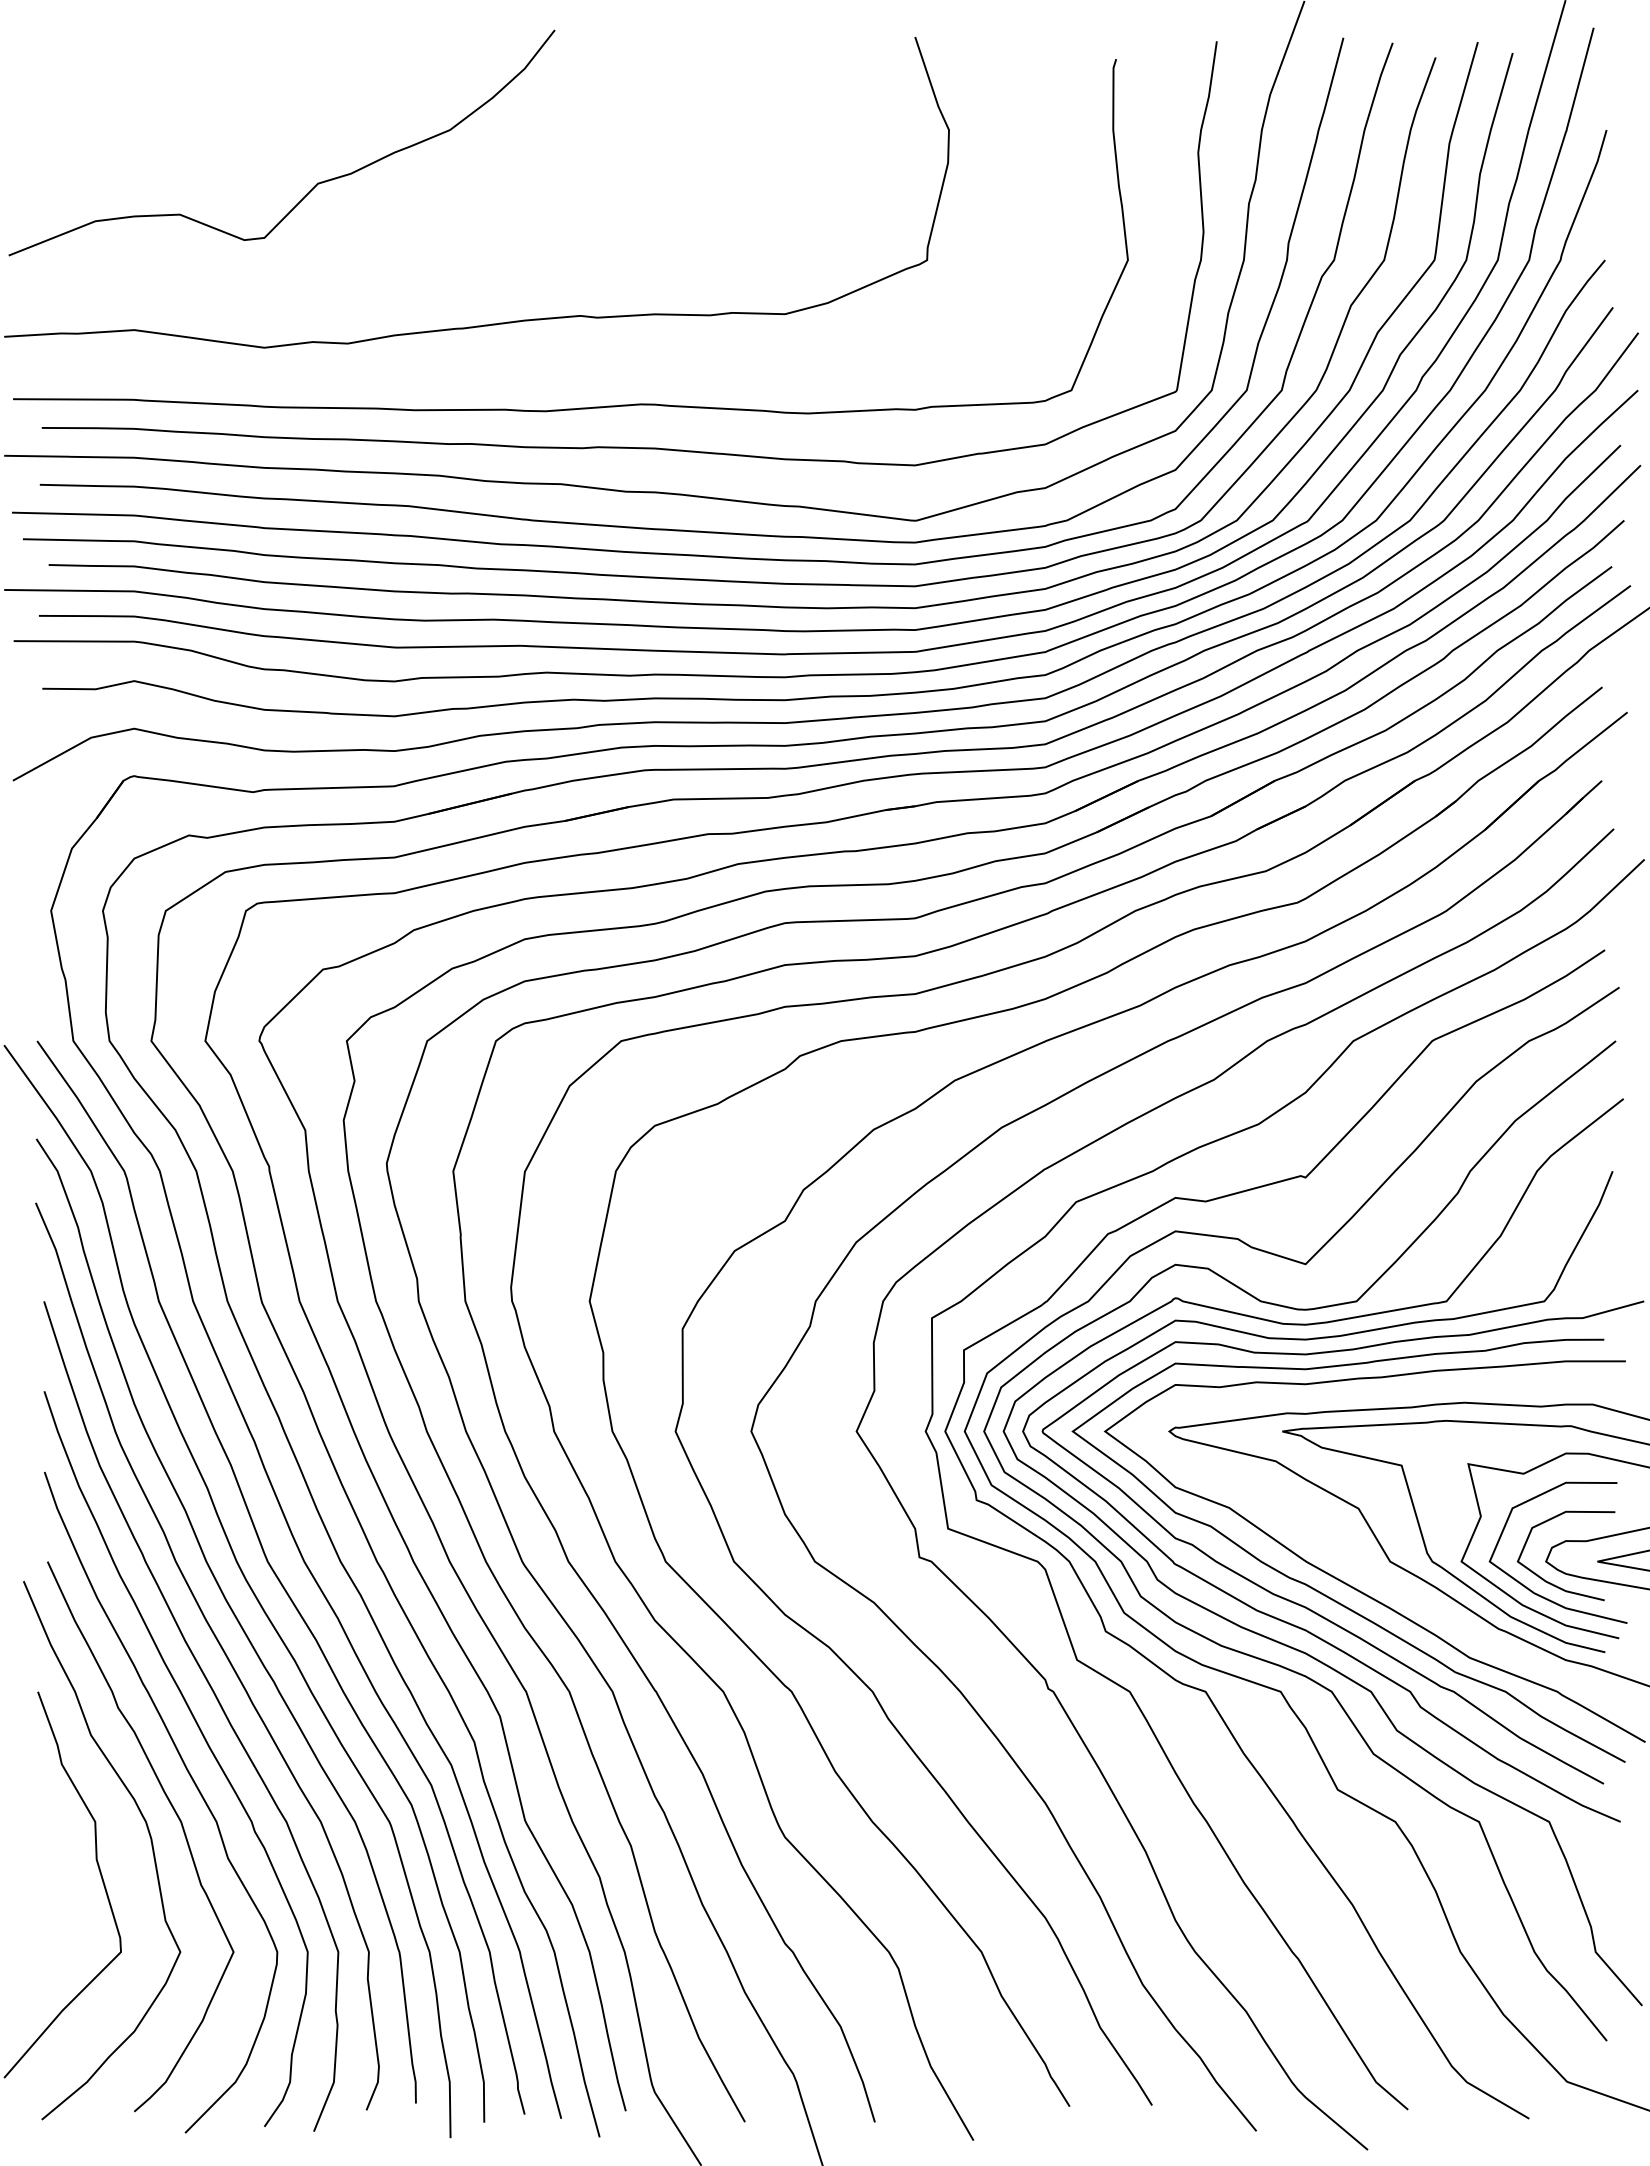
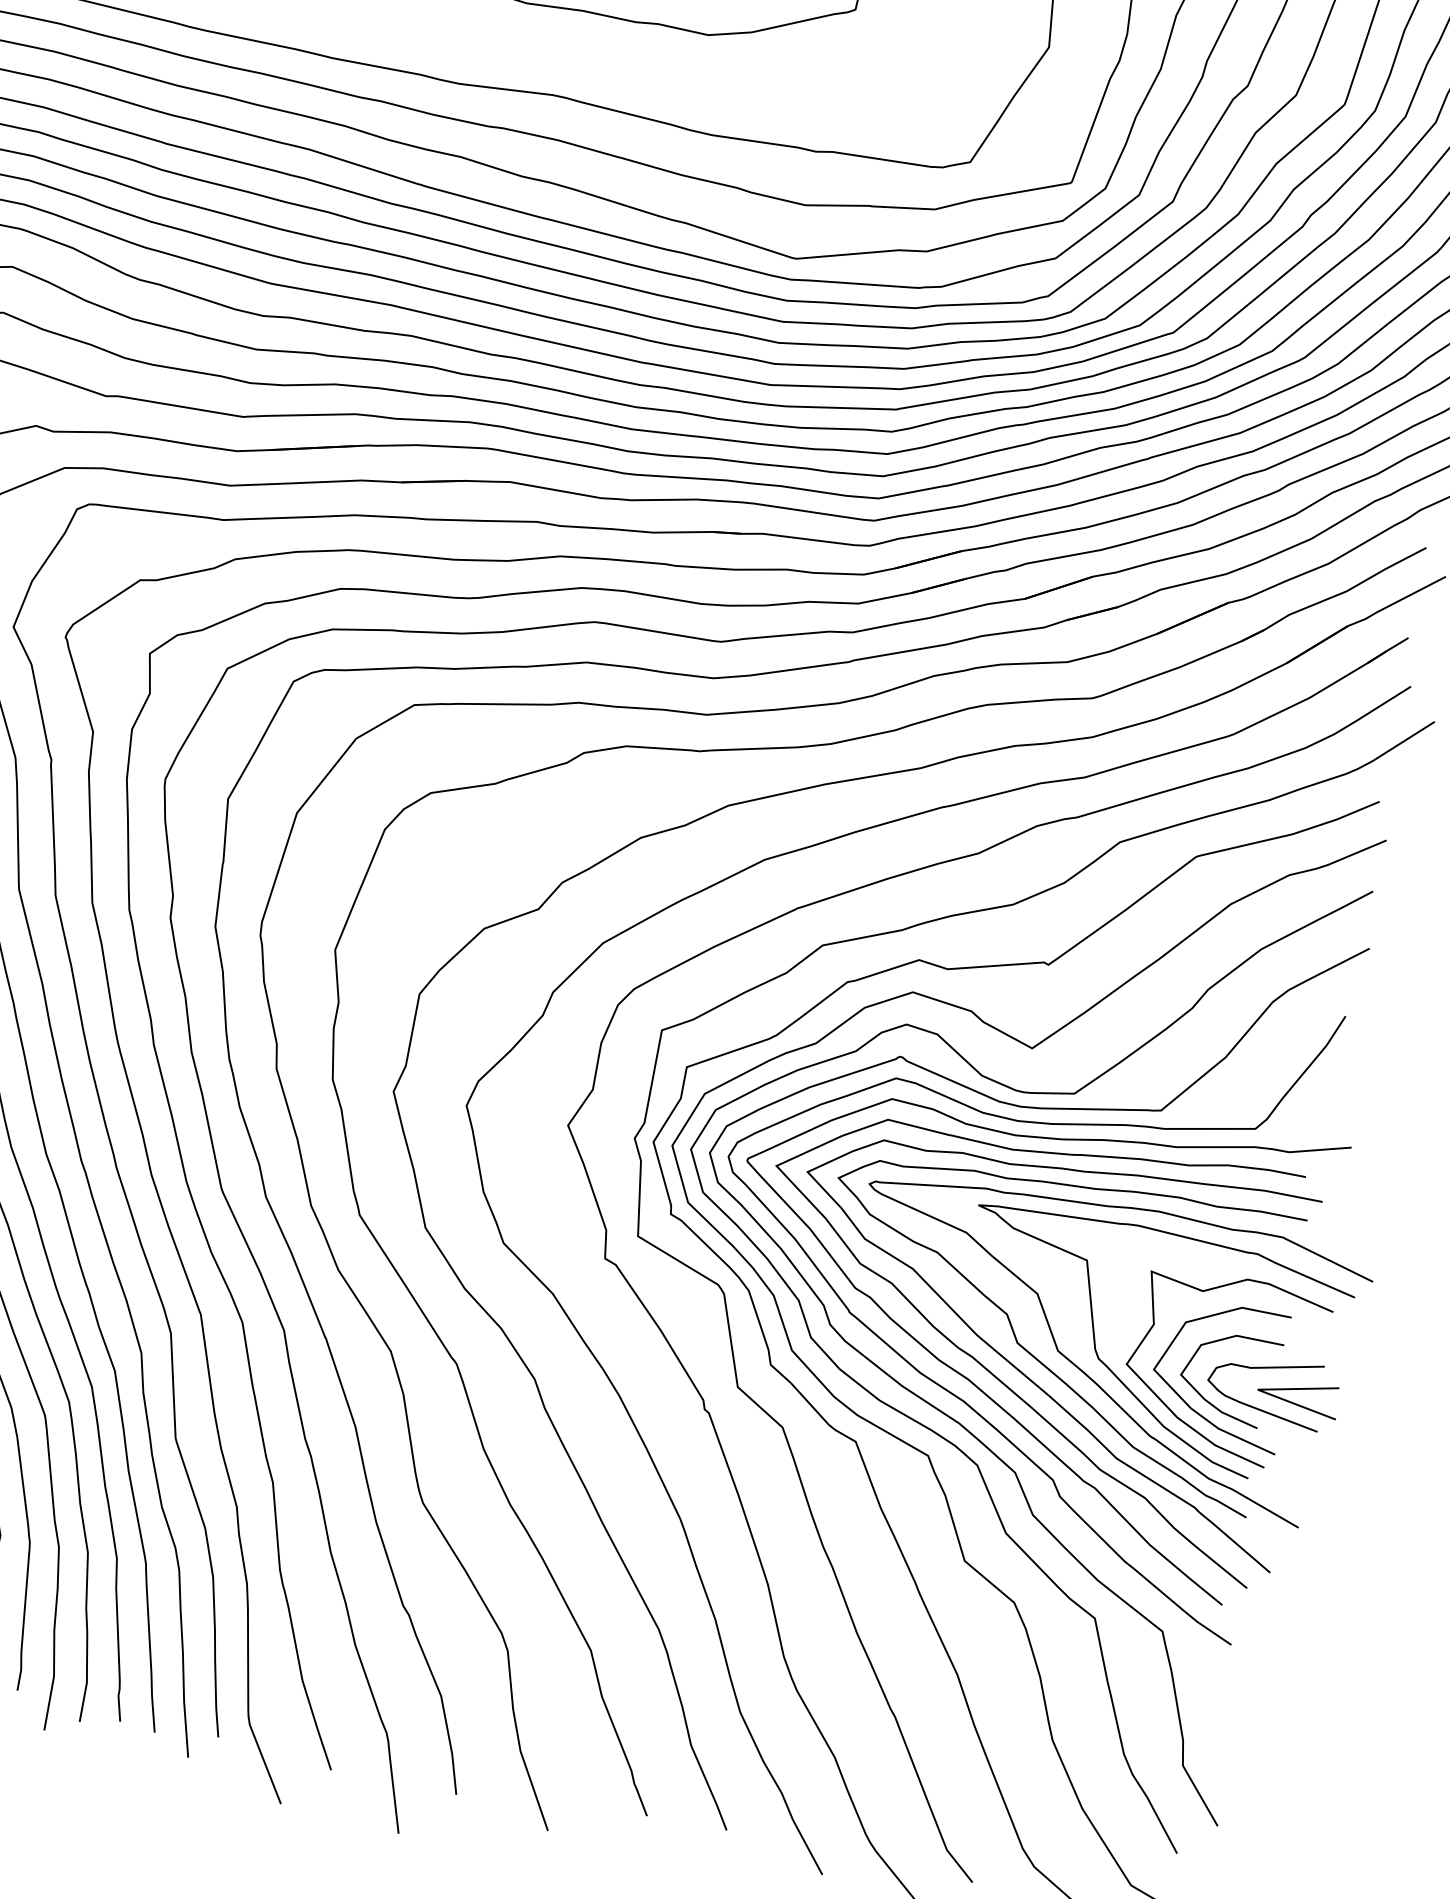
curve: (1359, 1566) -> (1027, 1349), added

